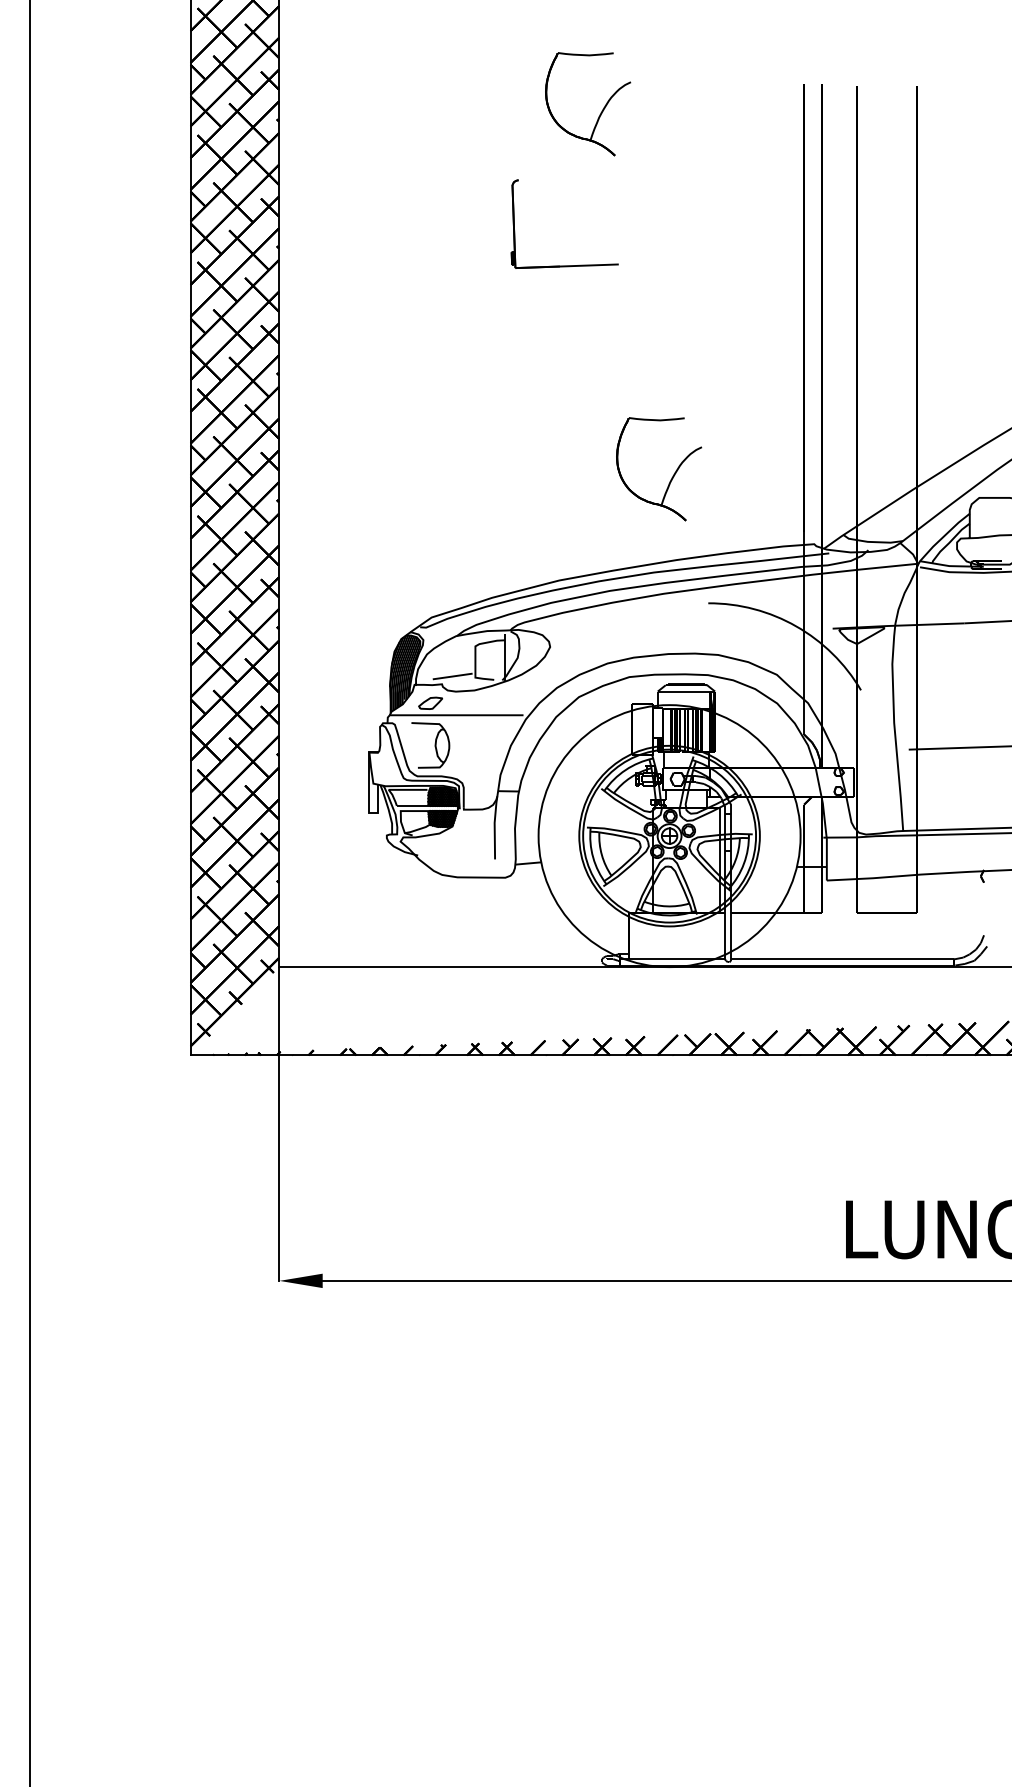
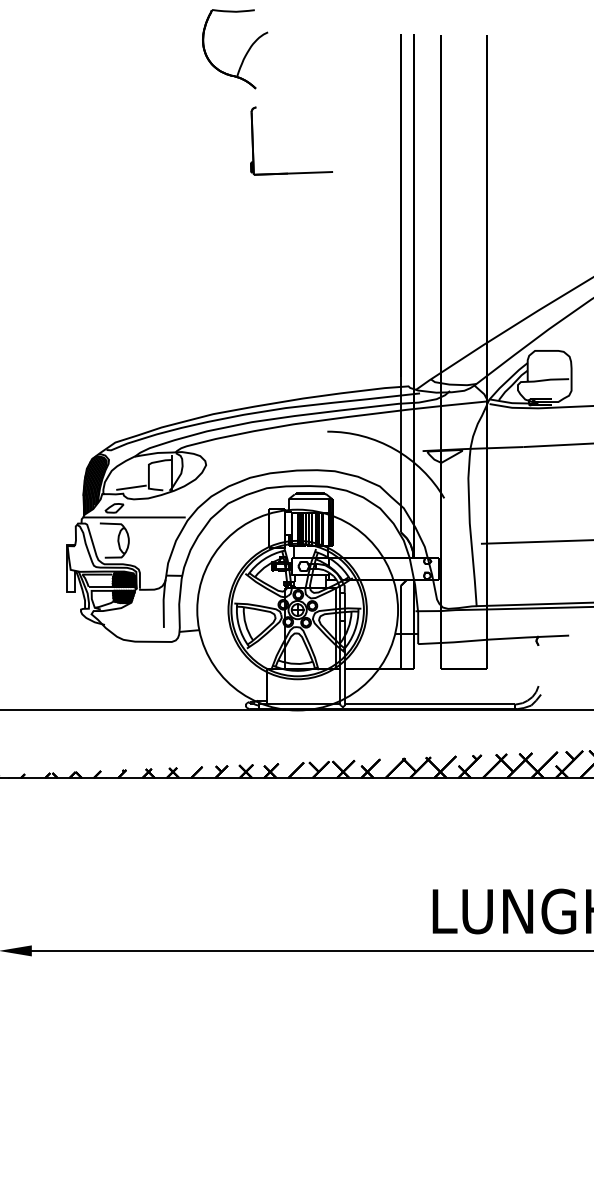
part: (564, 265) -> (291, 172), moved
part: (671, 477) -> (299, 335), removed

